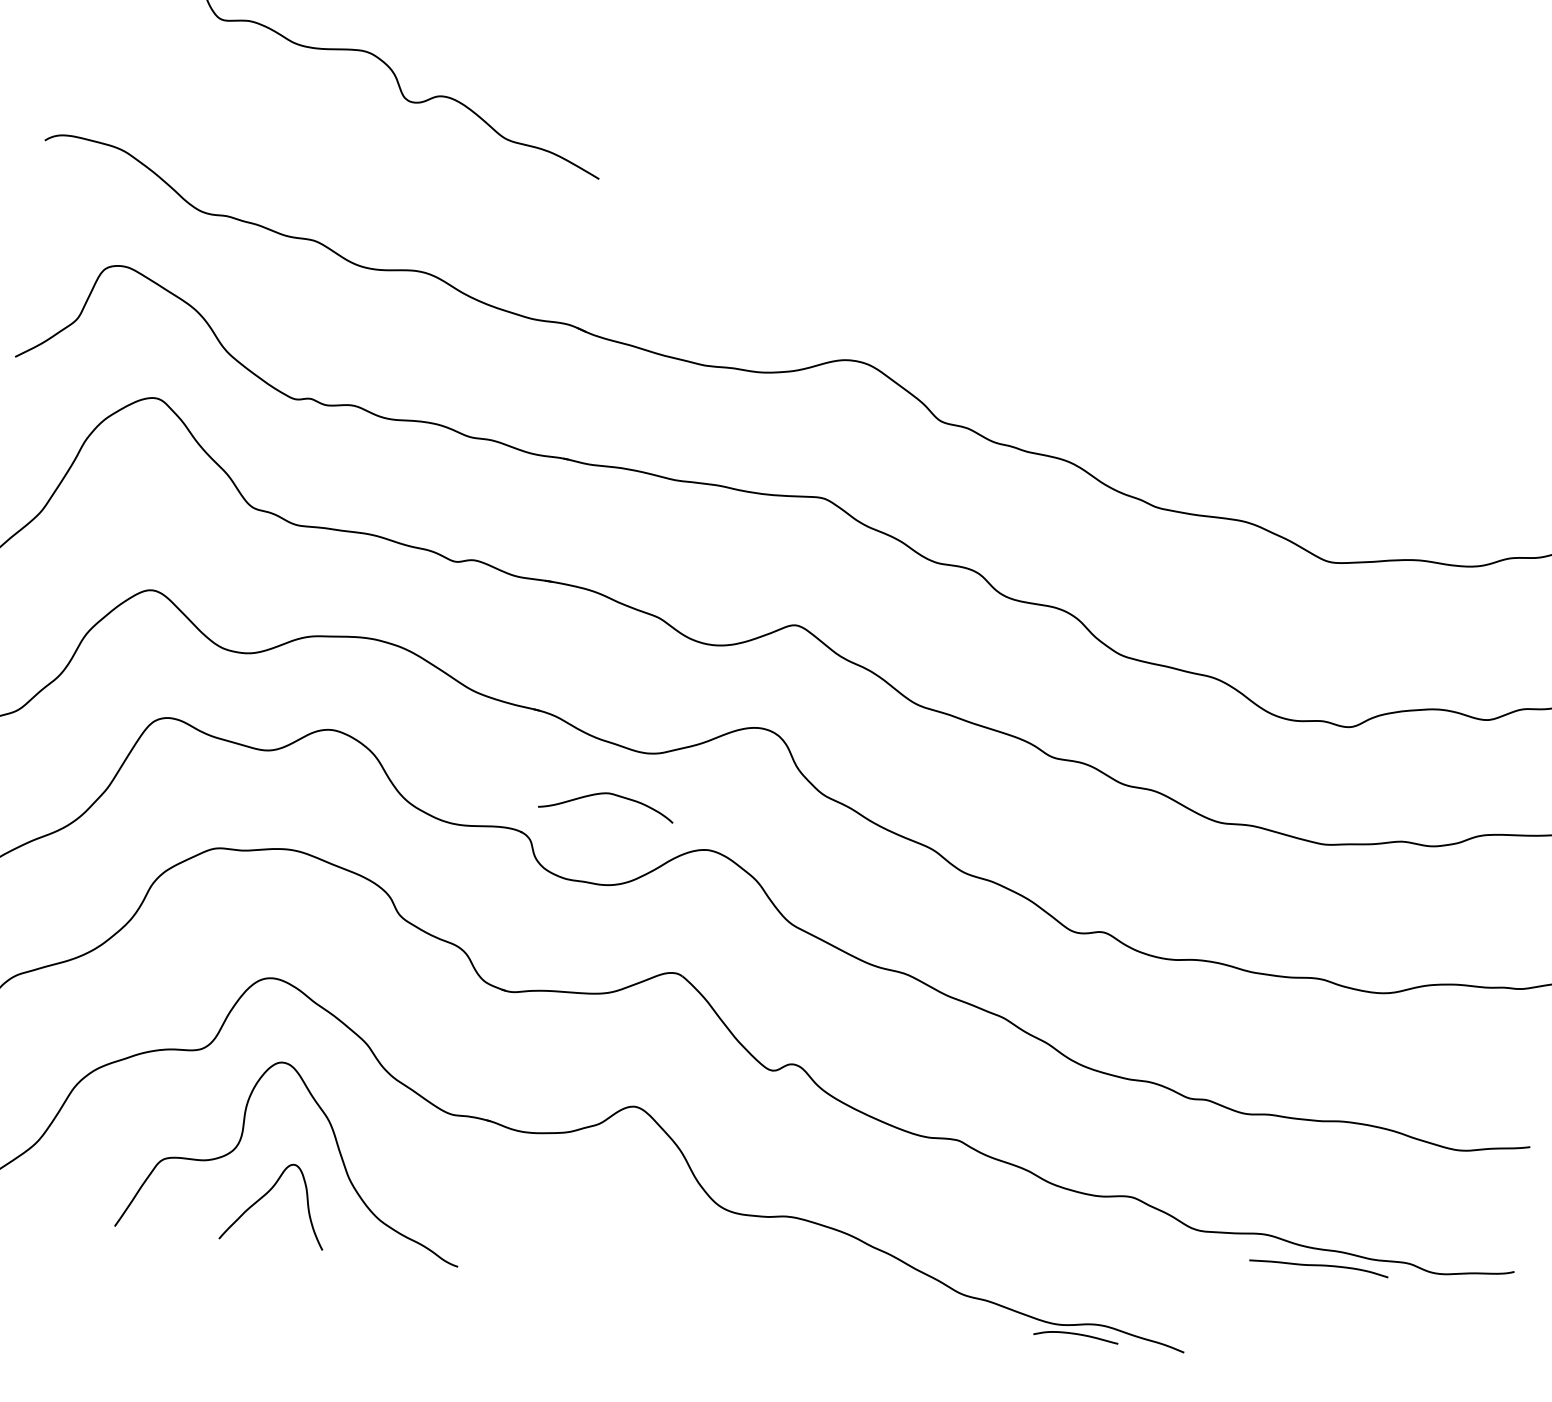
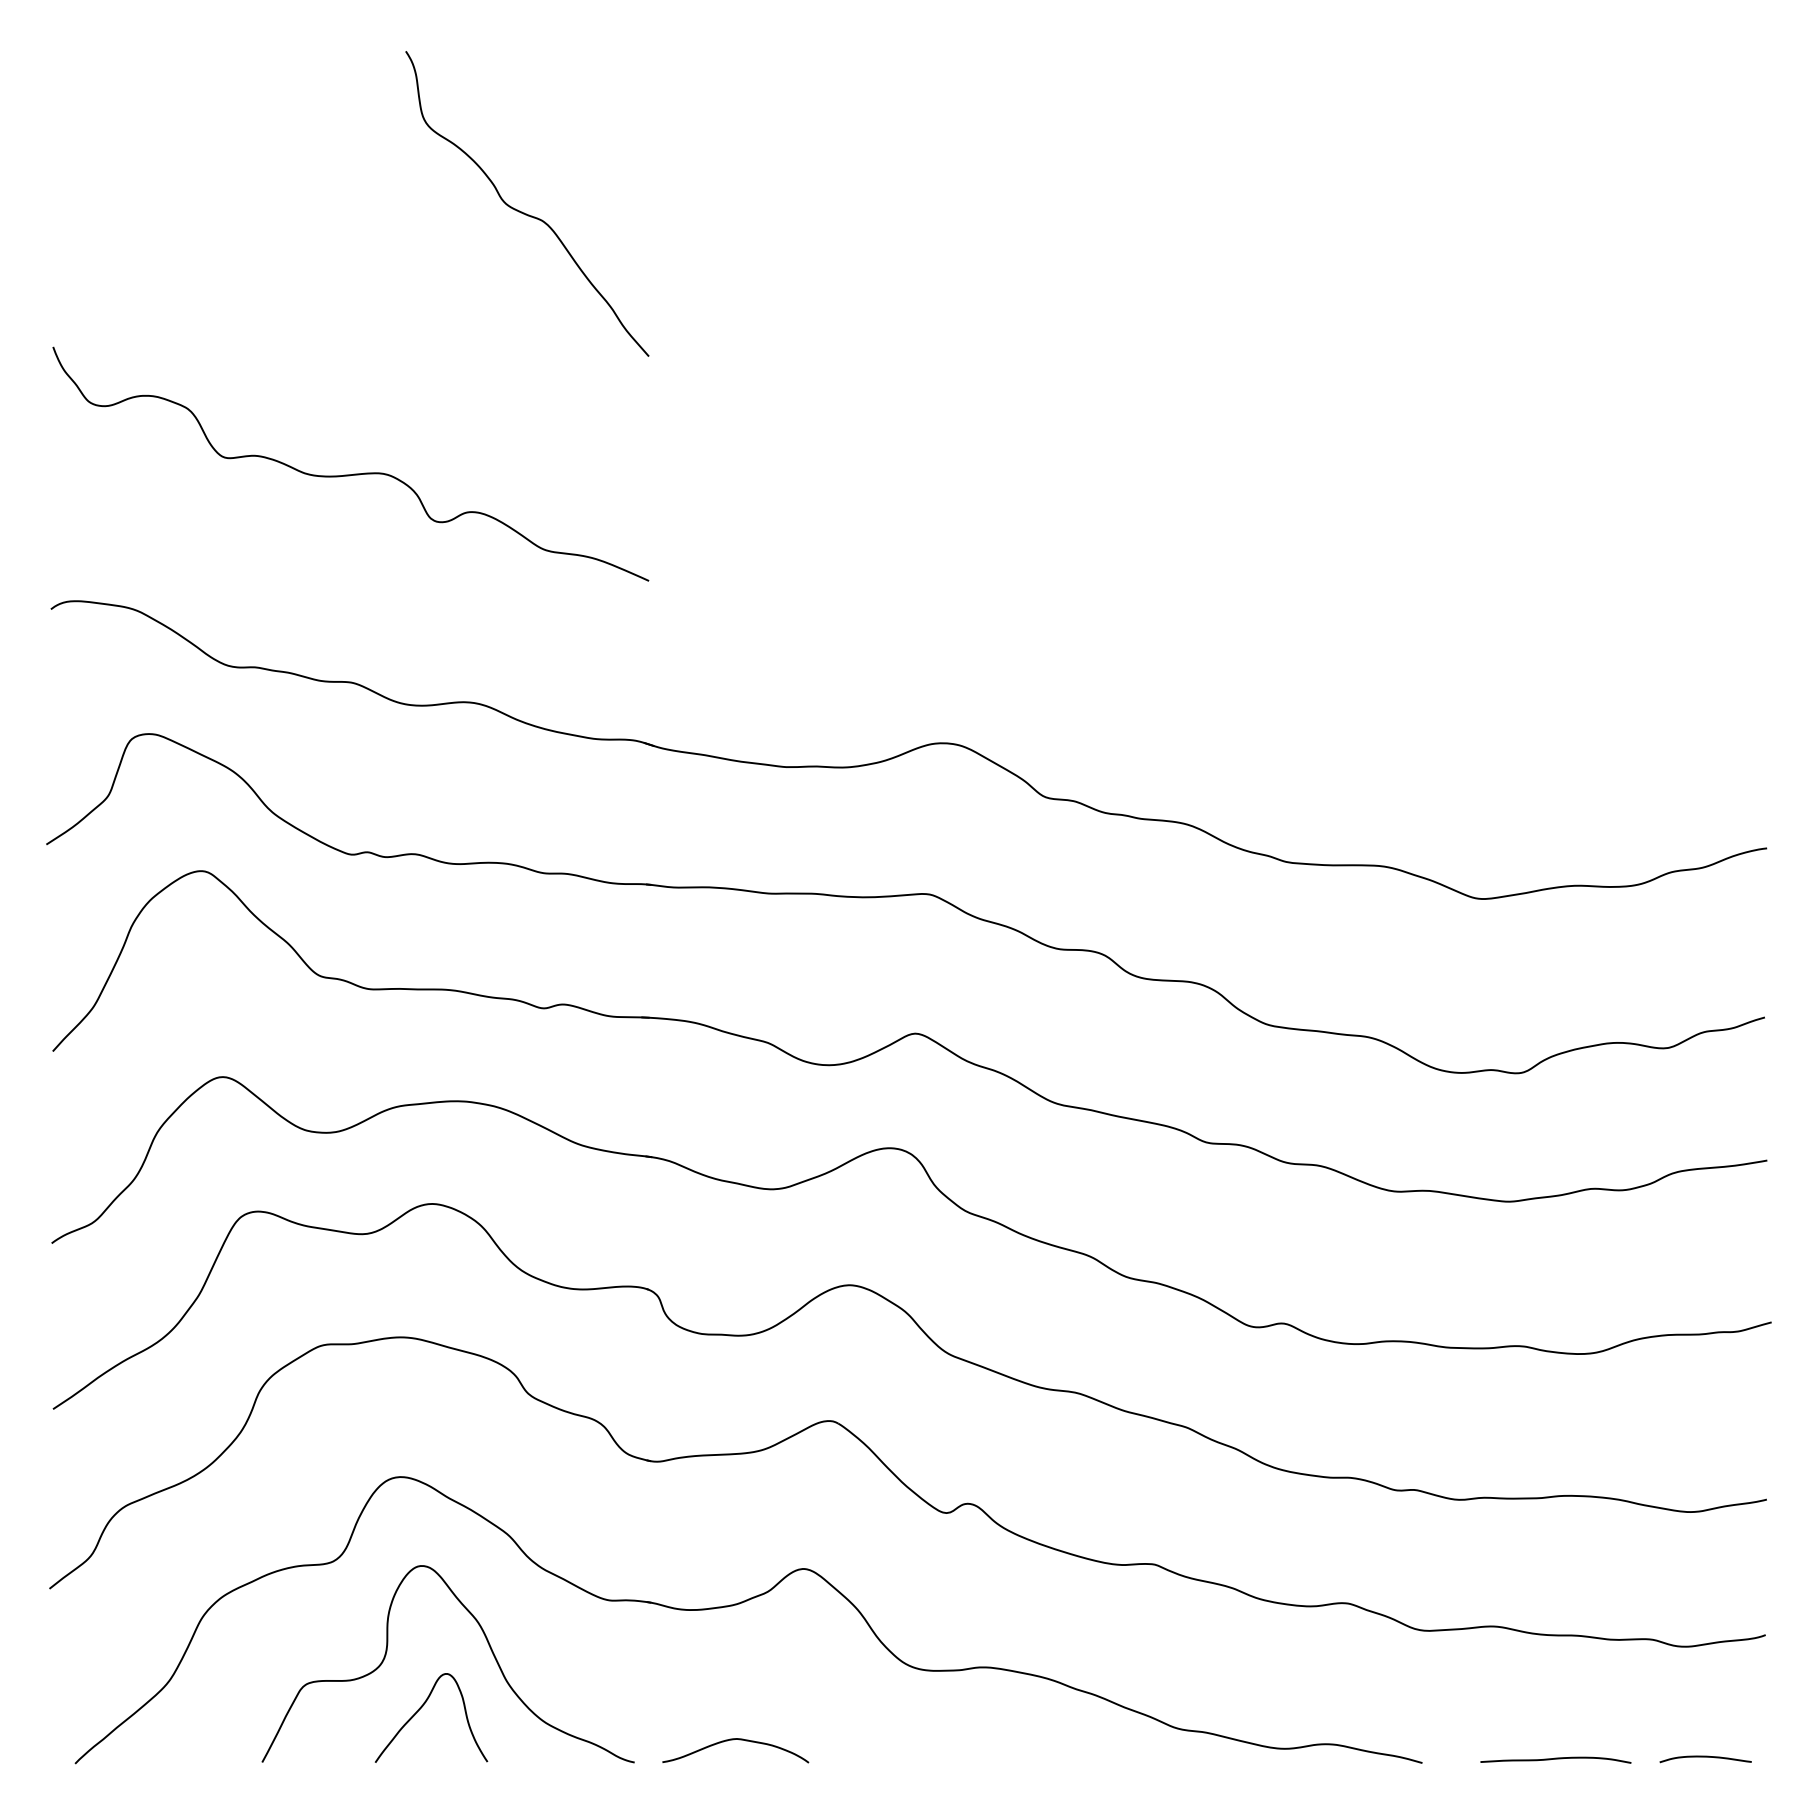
curve: (605, 794) -> (733, 1740), moved
curve: (1318, 1266) -> (1555, 1759), moved
curve: (1076, 1334) -> (1705, 1757), moved

